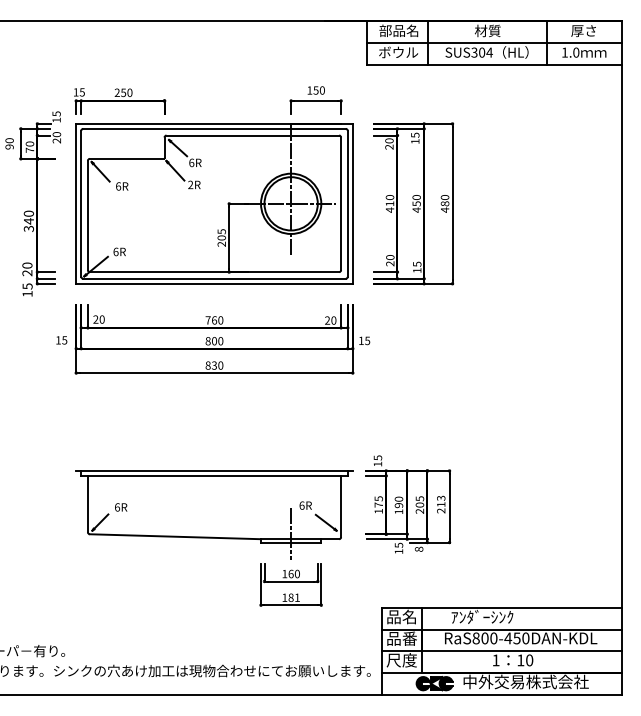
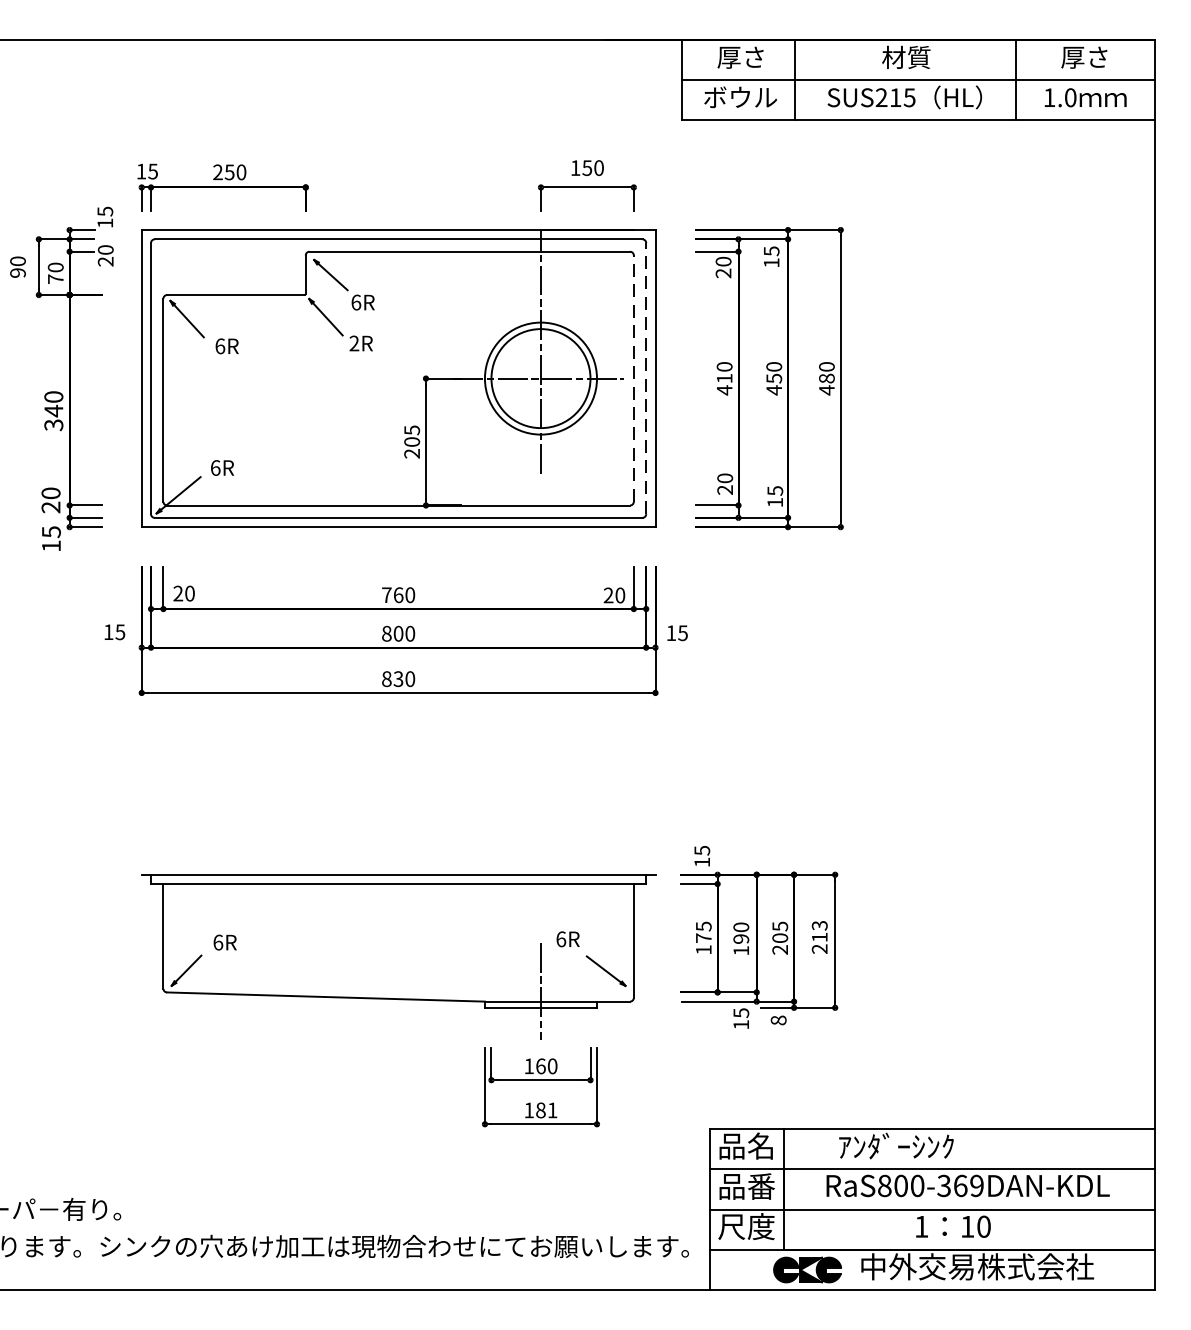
text: (398, 30) -> (740, 56), 部品名 -> 厚さ
text: (481, 52) -> (894, 97), SUS304 -> SUS215
line: (341, 203) -> (634, 377), solid -> dashed
line: (347, 203) -> (645, 377), solid -> dashed
text: (516, 638) -> (959, 1186), RaS800-450DAN-KDL -> RaS800-369DAN-KDL

